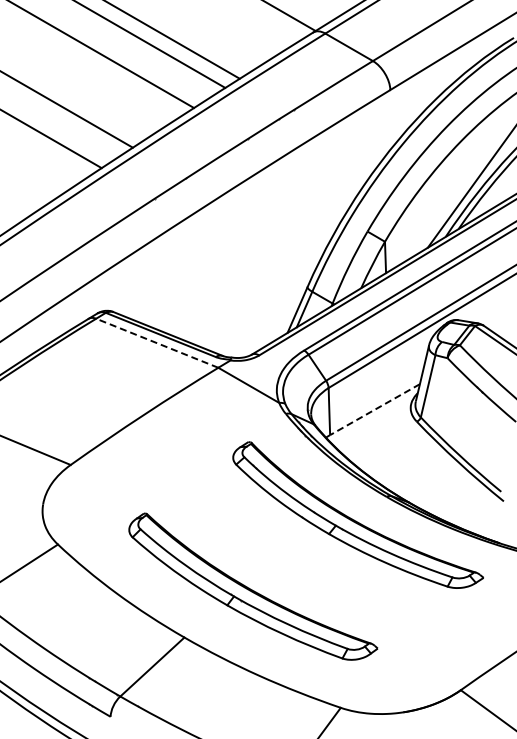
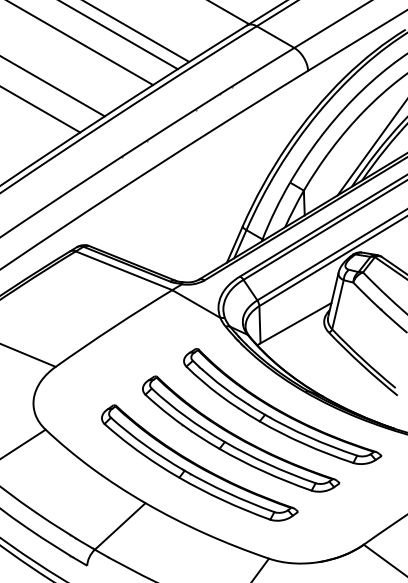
line: (157, 343) -> (124, 270), dashed -> solid
line: (375, 409) -> (296, 323), dashed -> solid
part: (305, 549) -> (241, 433), added

